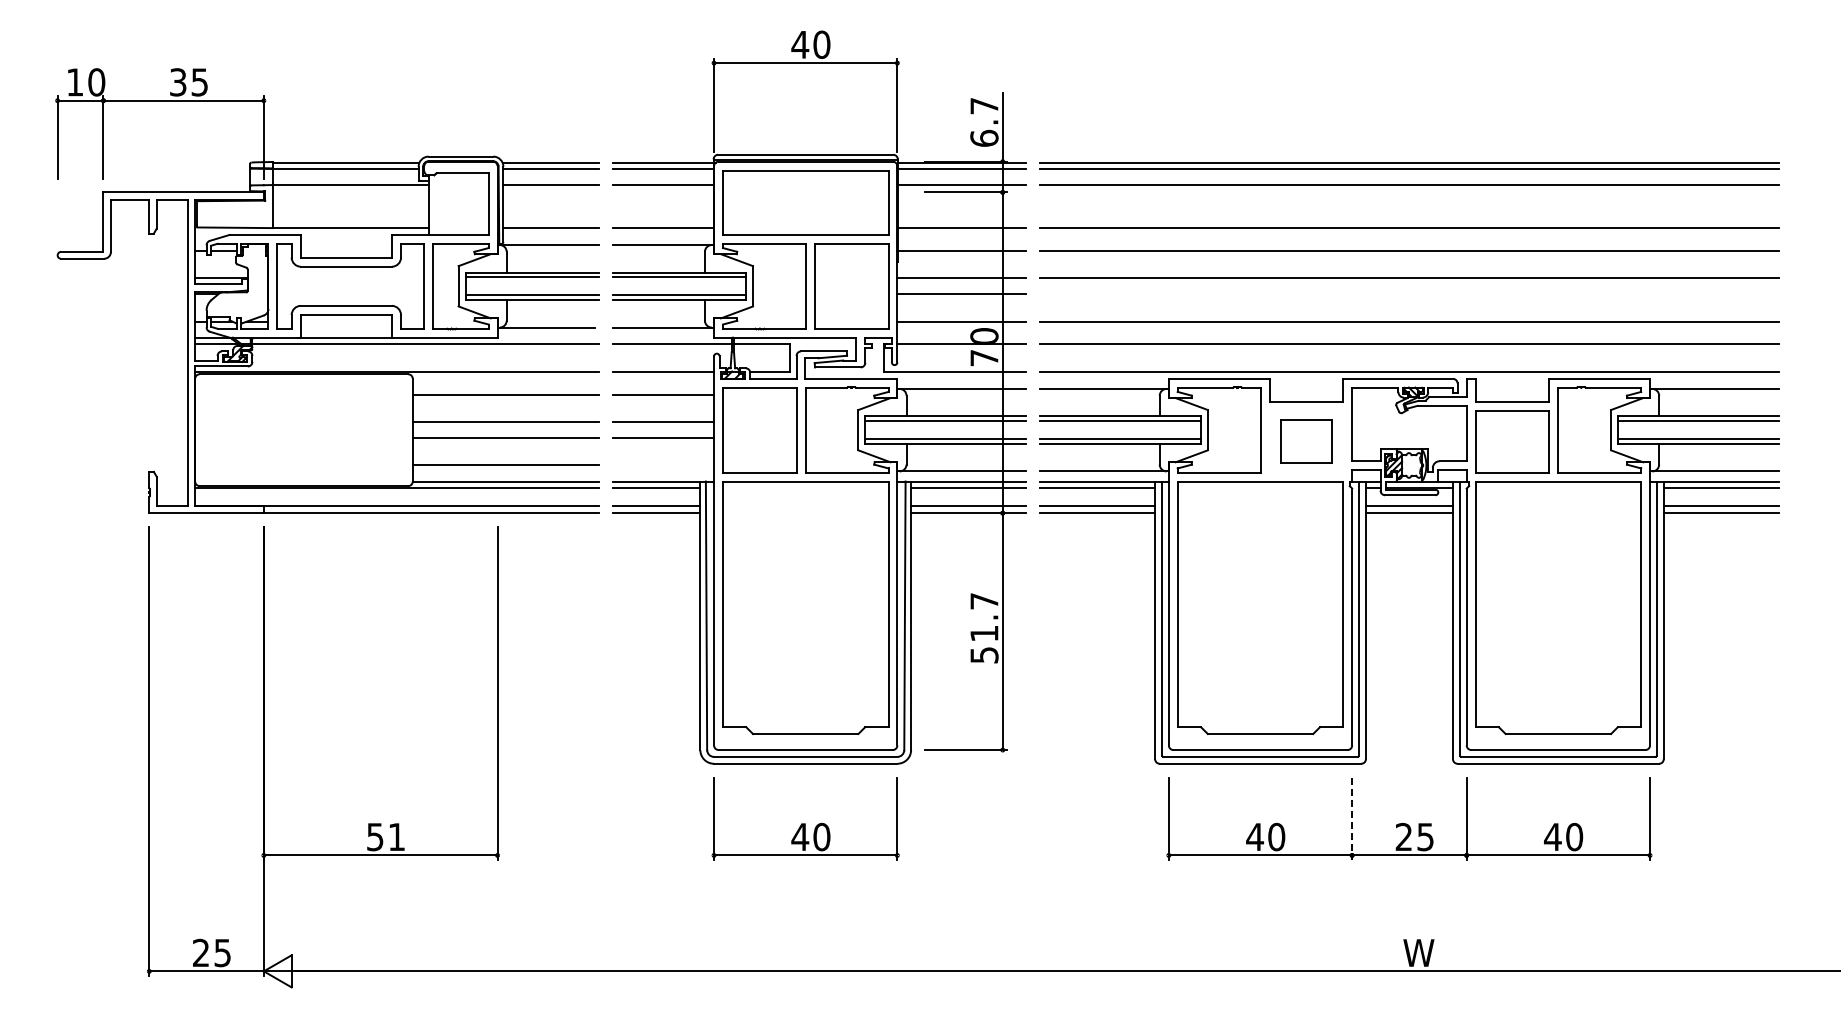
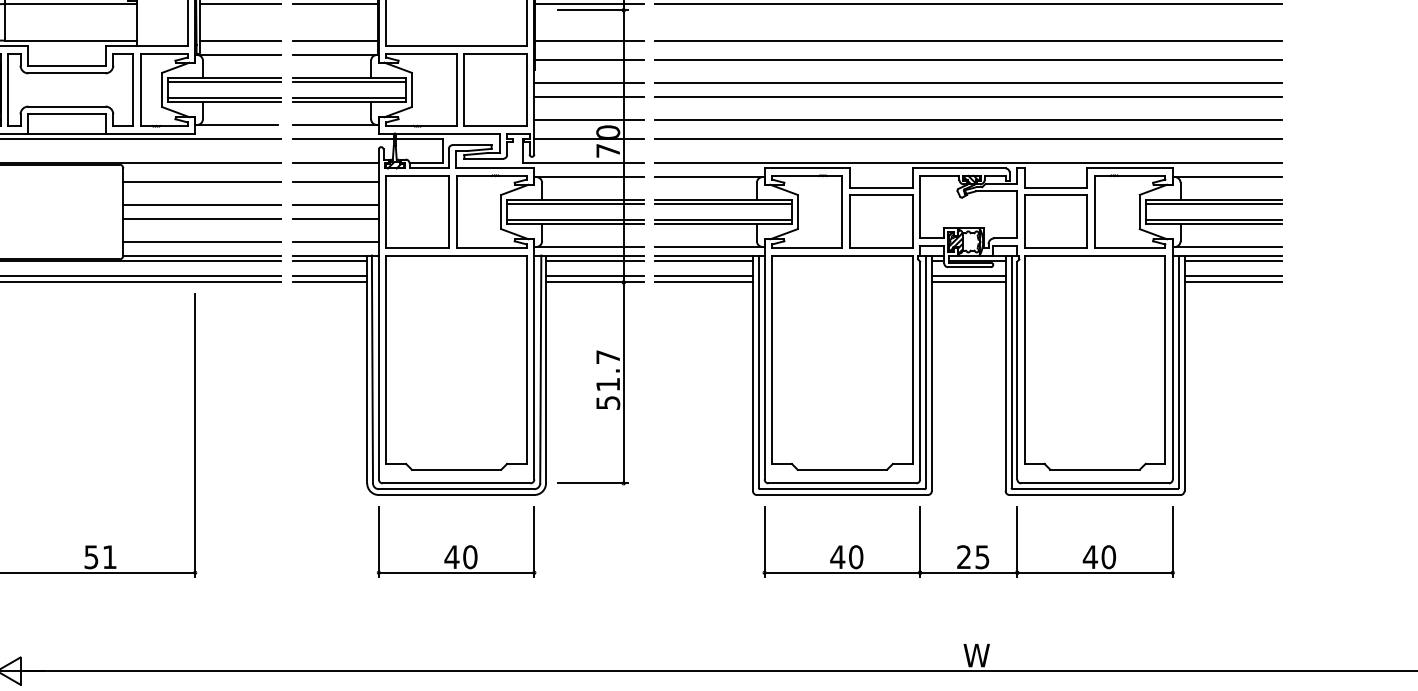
line: (1408, 294) -> (967, 96), added
part: (1306, 441) -> (881, 221), size x1.43
line: (663, 465) -> (335, 241), added
line: (1352, 819) -> (920, 542), dashed -> solid

